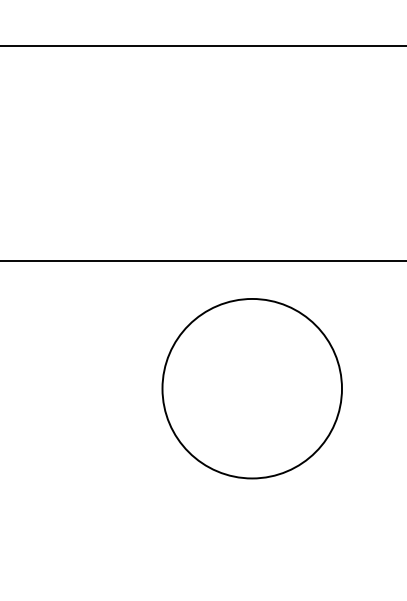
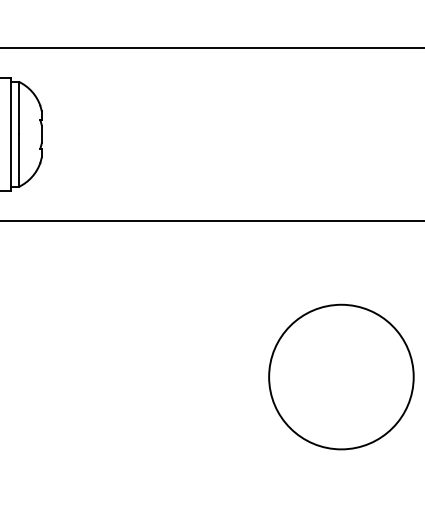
circle: (252, 387) -> (341, 376), moved

